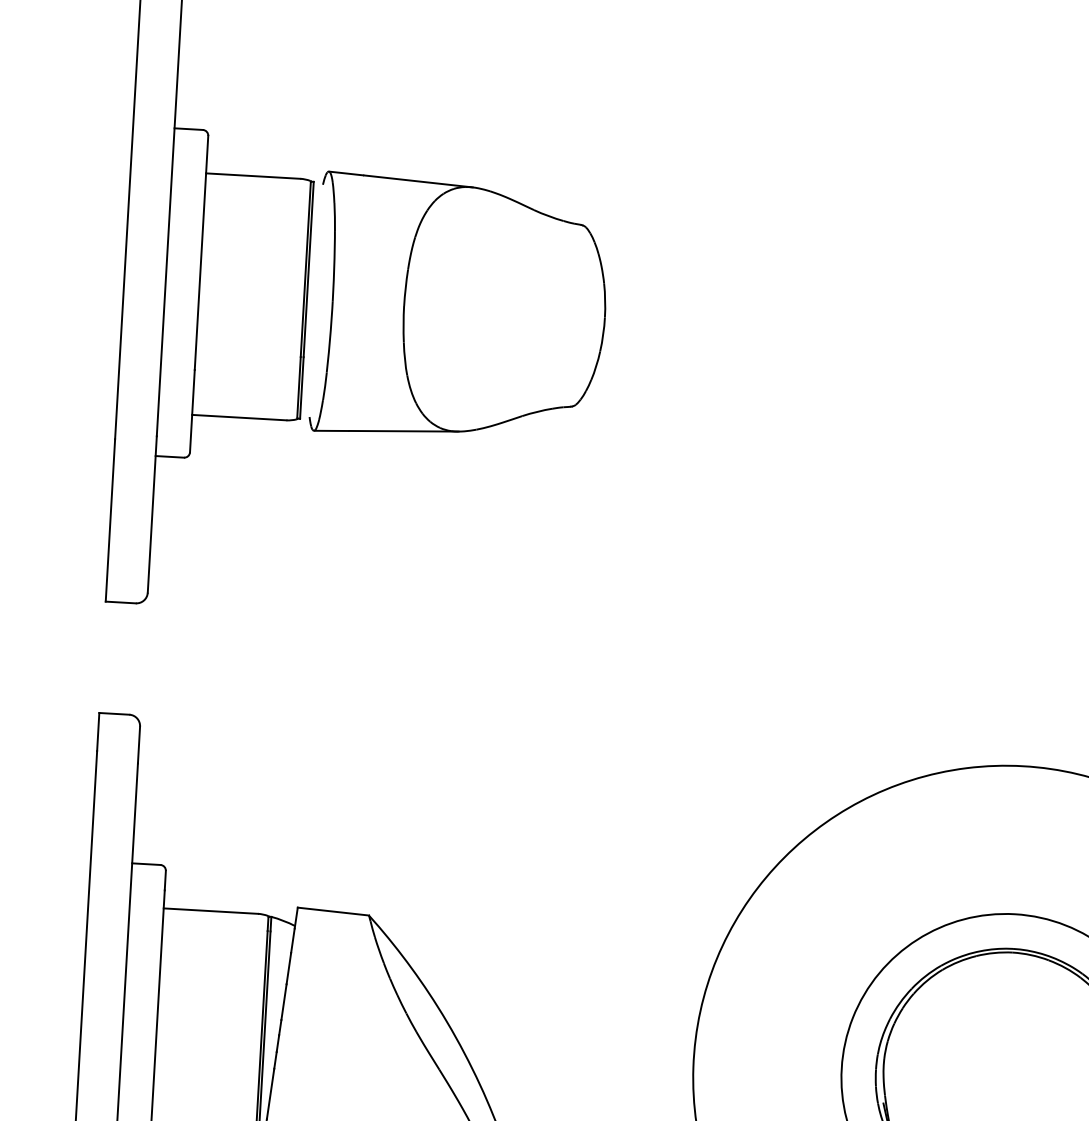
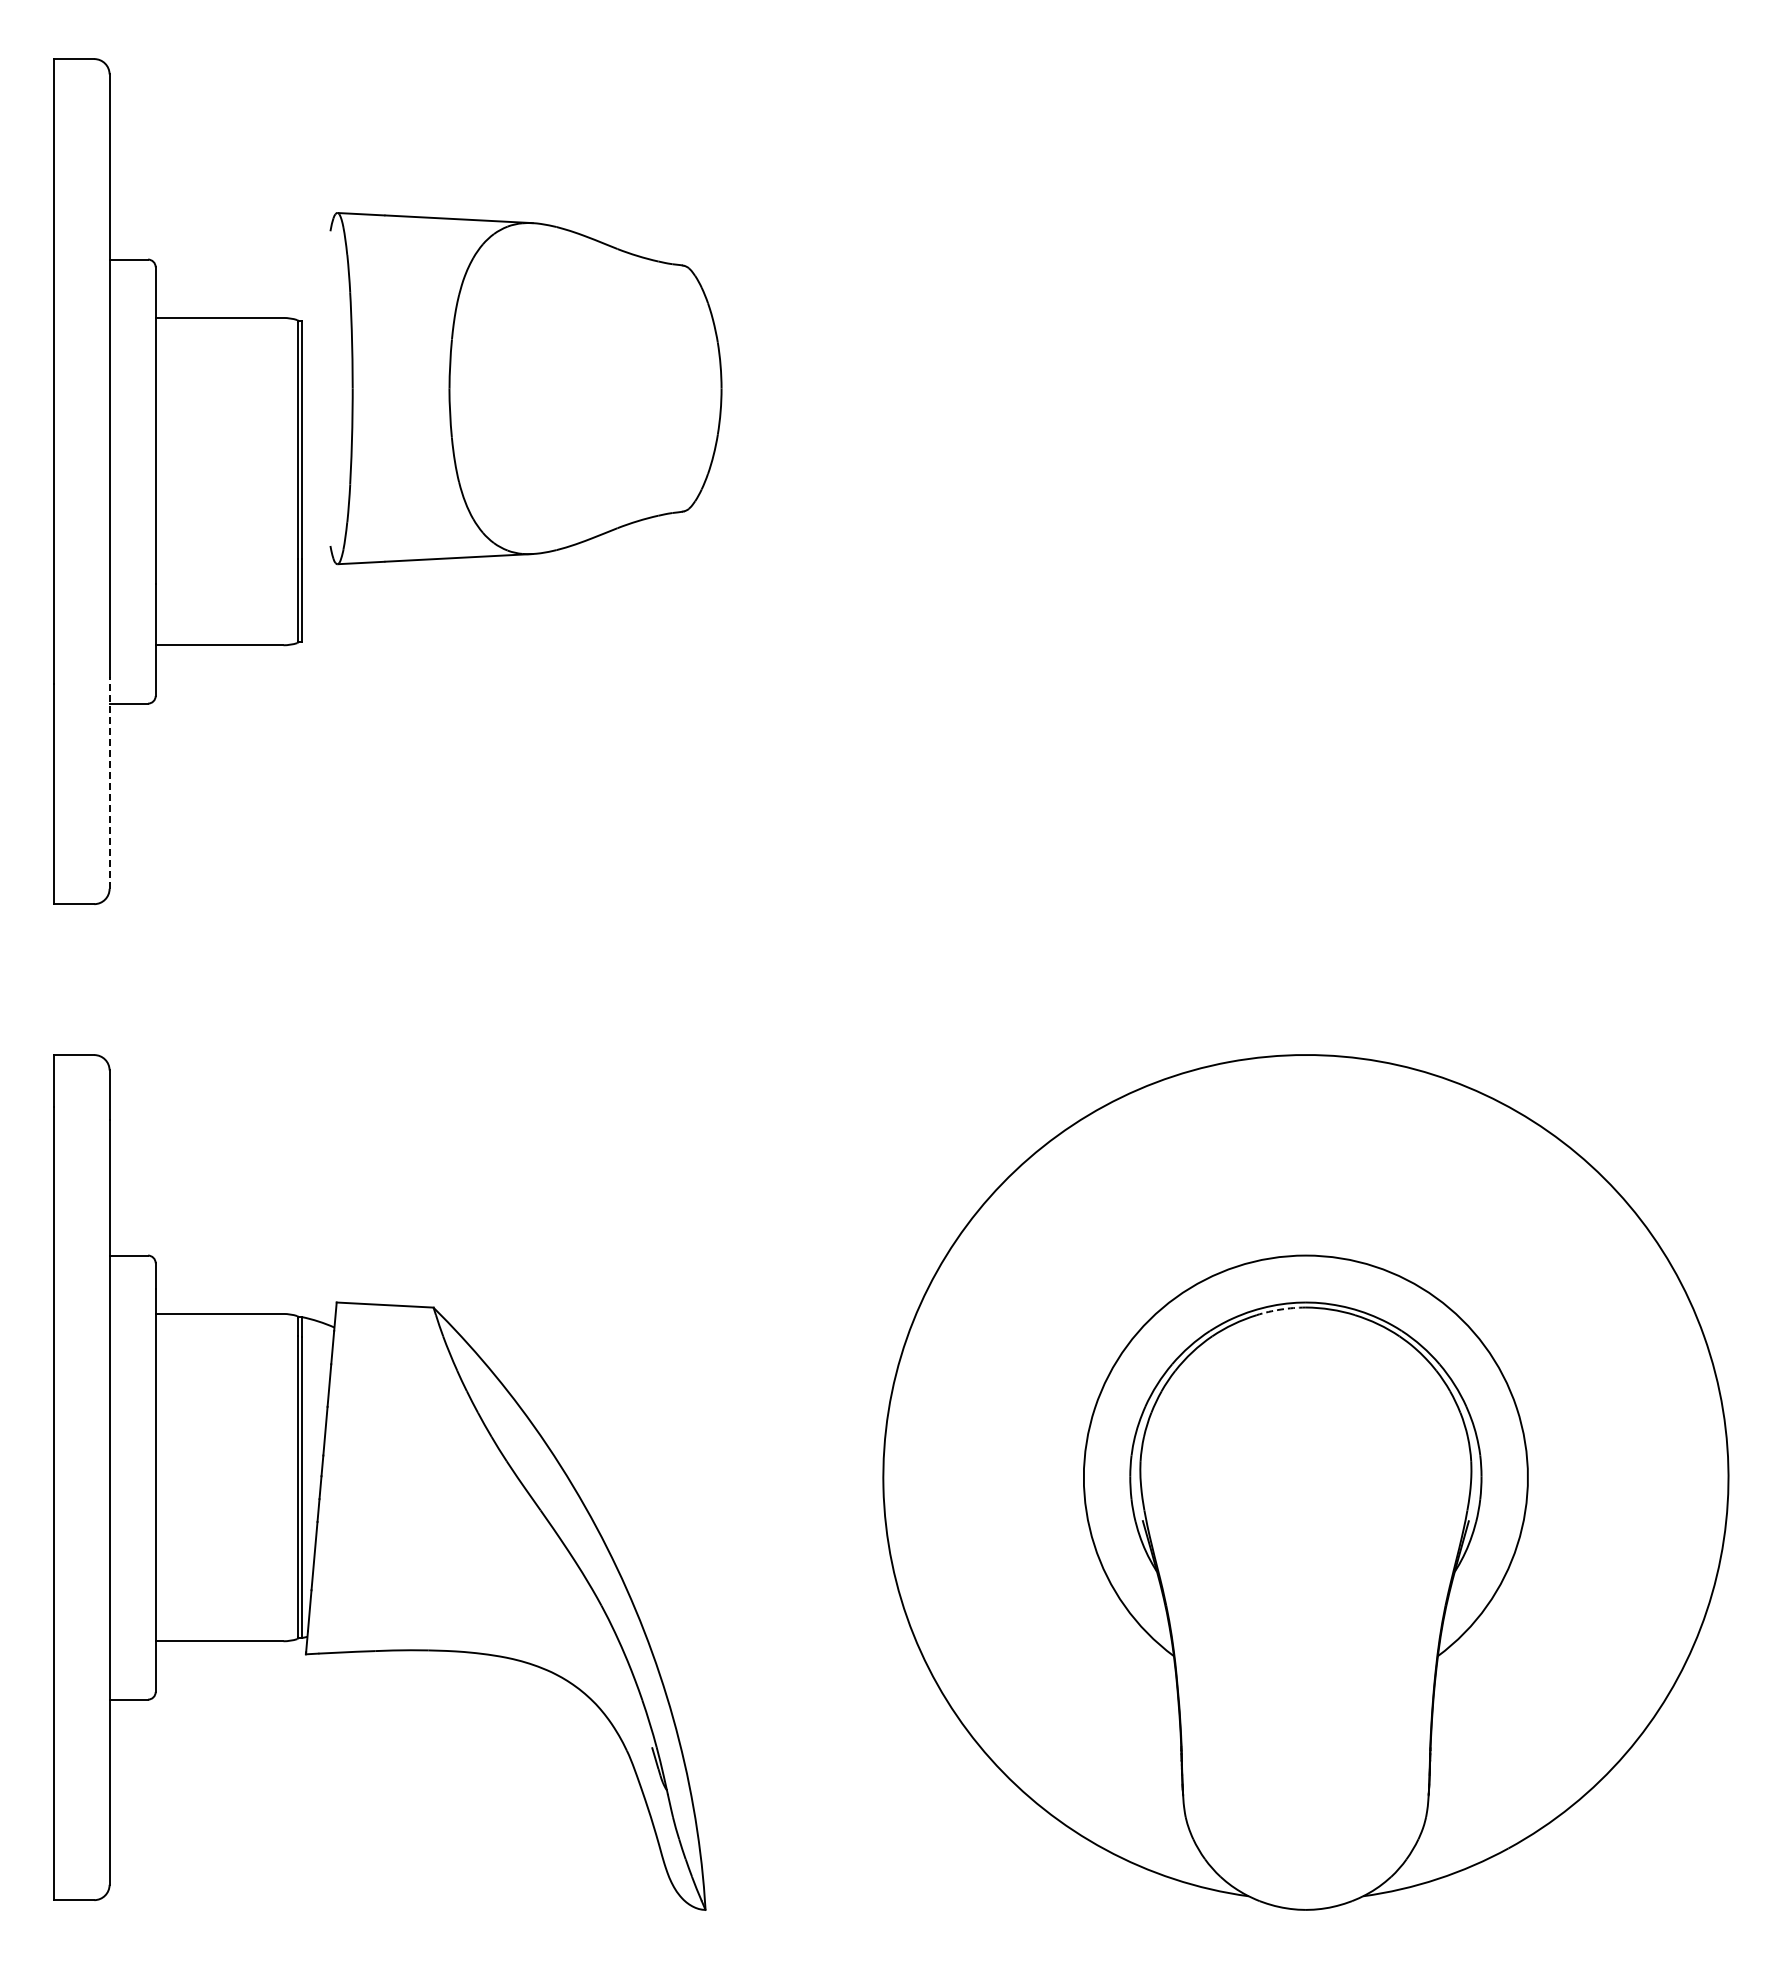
part: (460, 309) -> (525, 388), moved
line: (152, 514) -> (109, 782), solid -> dashed
arc: (994, 953) -> (1281, 1309), solid -> dashed

